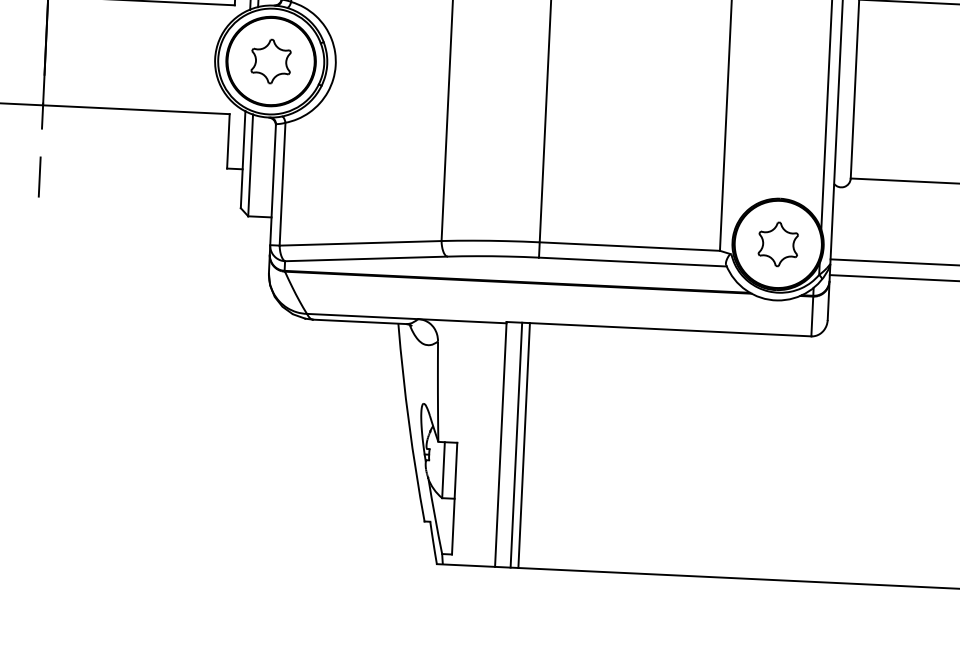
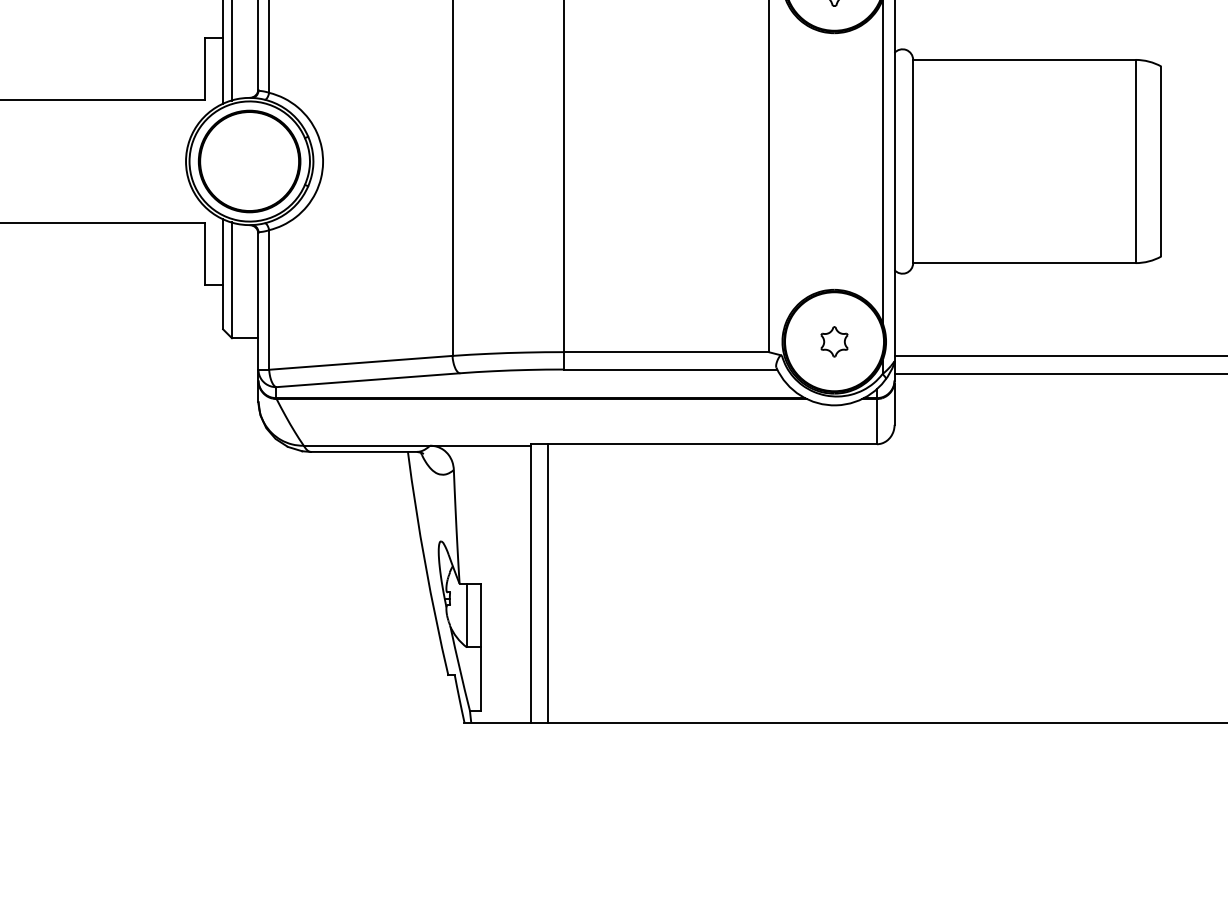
part: (271, 61) -> (249, 161), removed
part: (778, 244) -> (834, 341), size x0.6
line: (524, 445) -> (557, 583), removed

